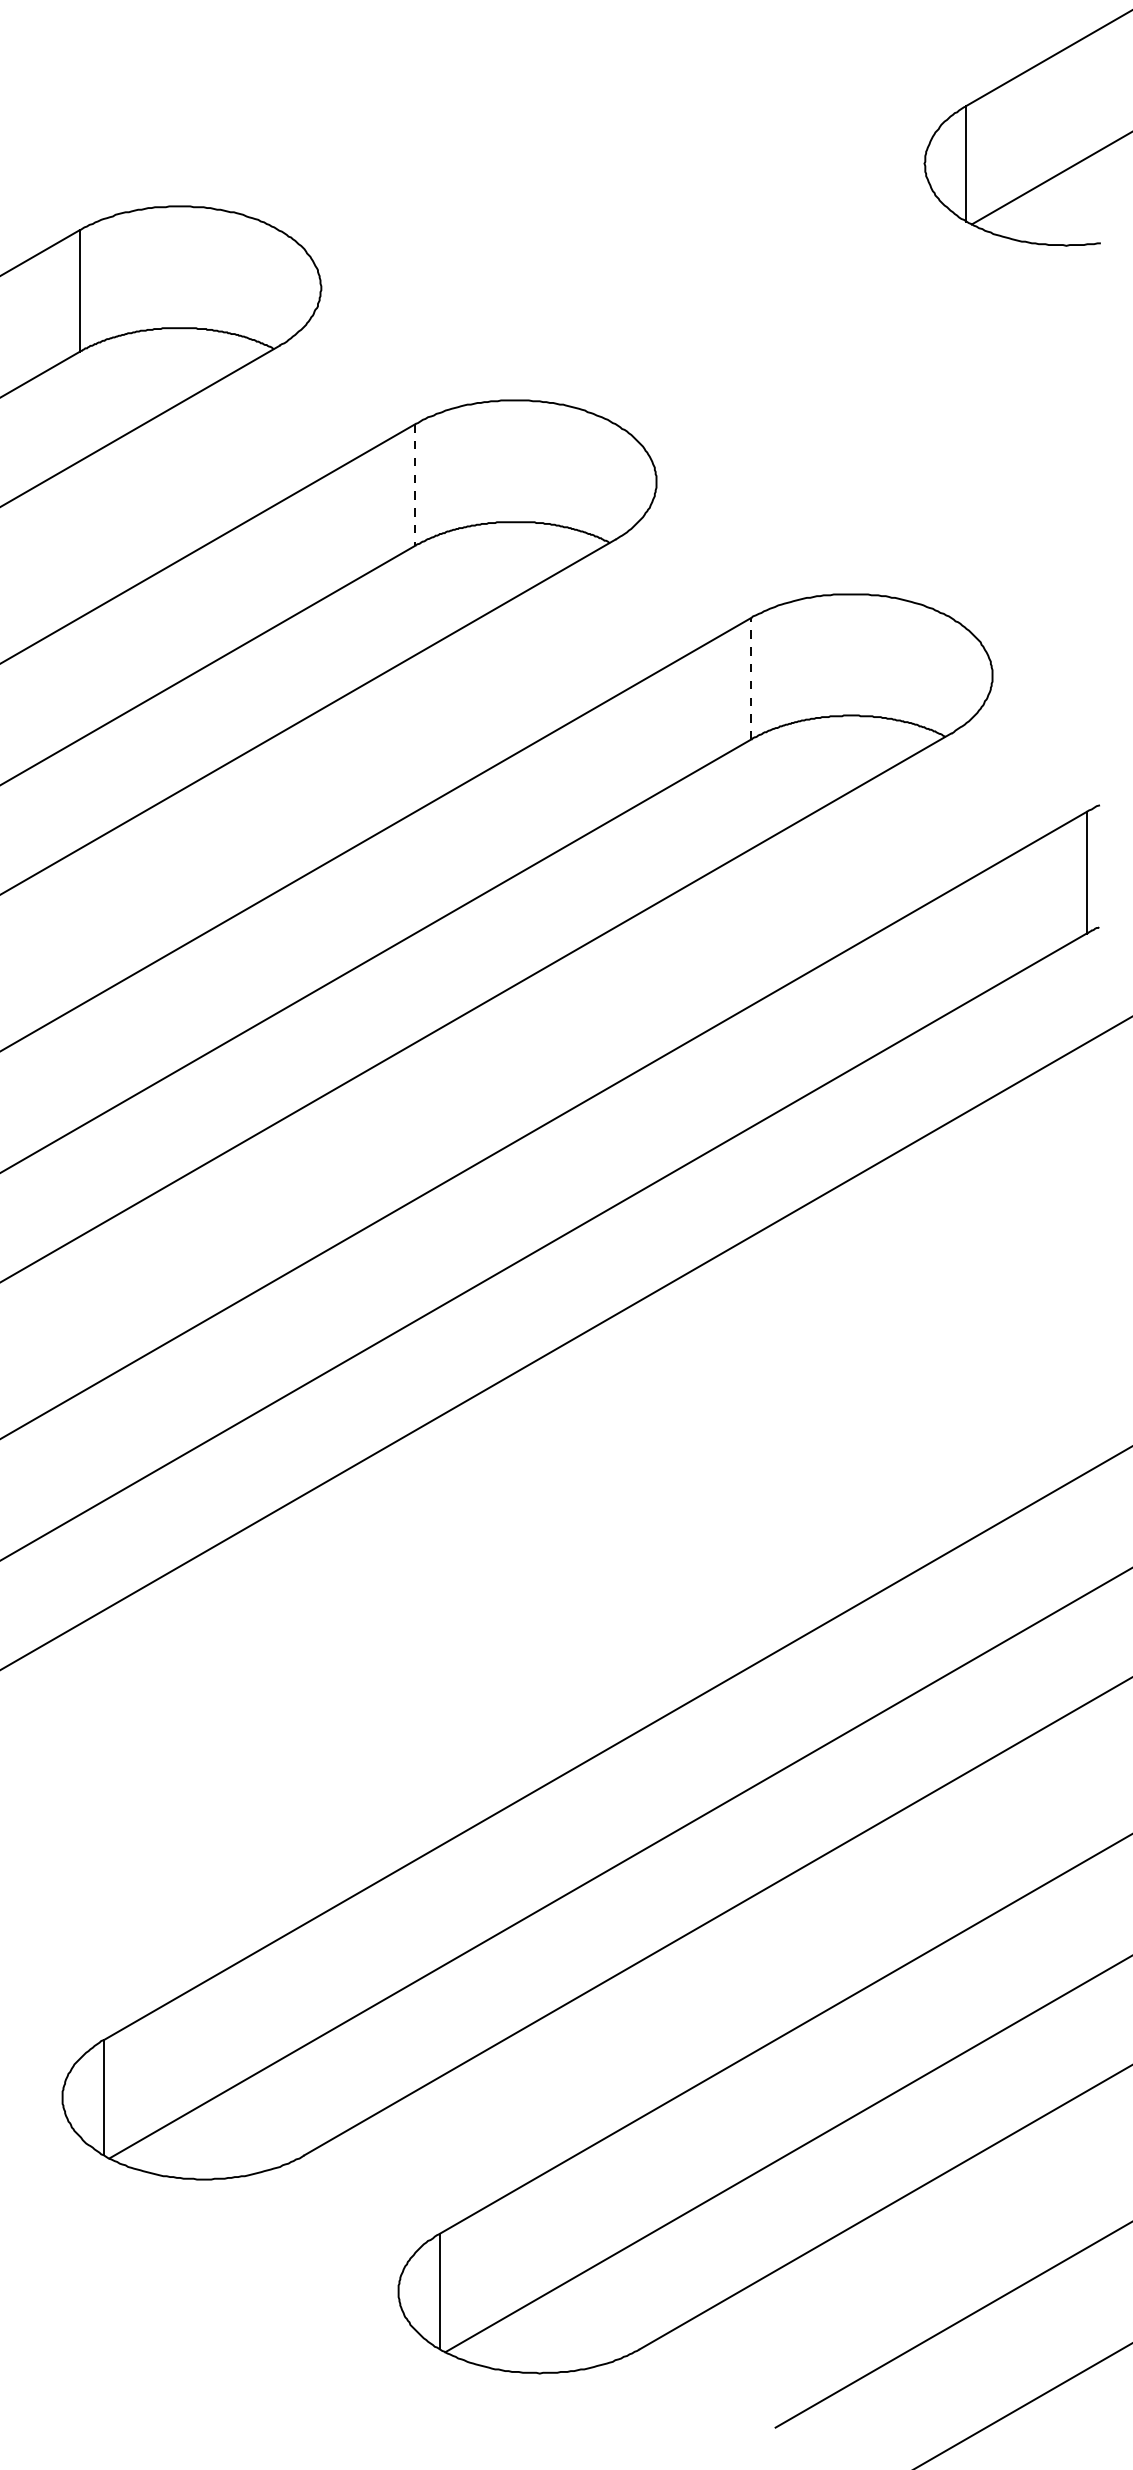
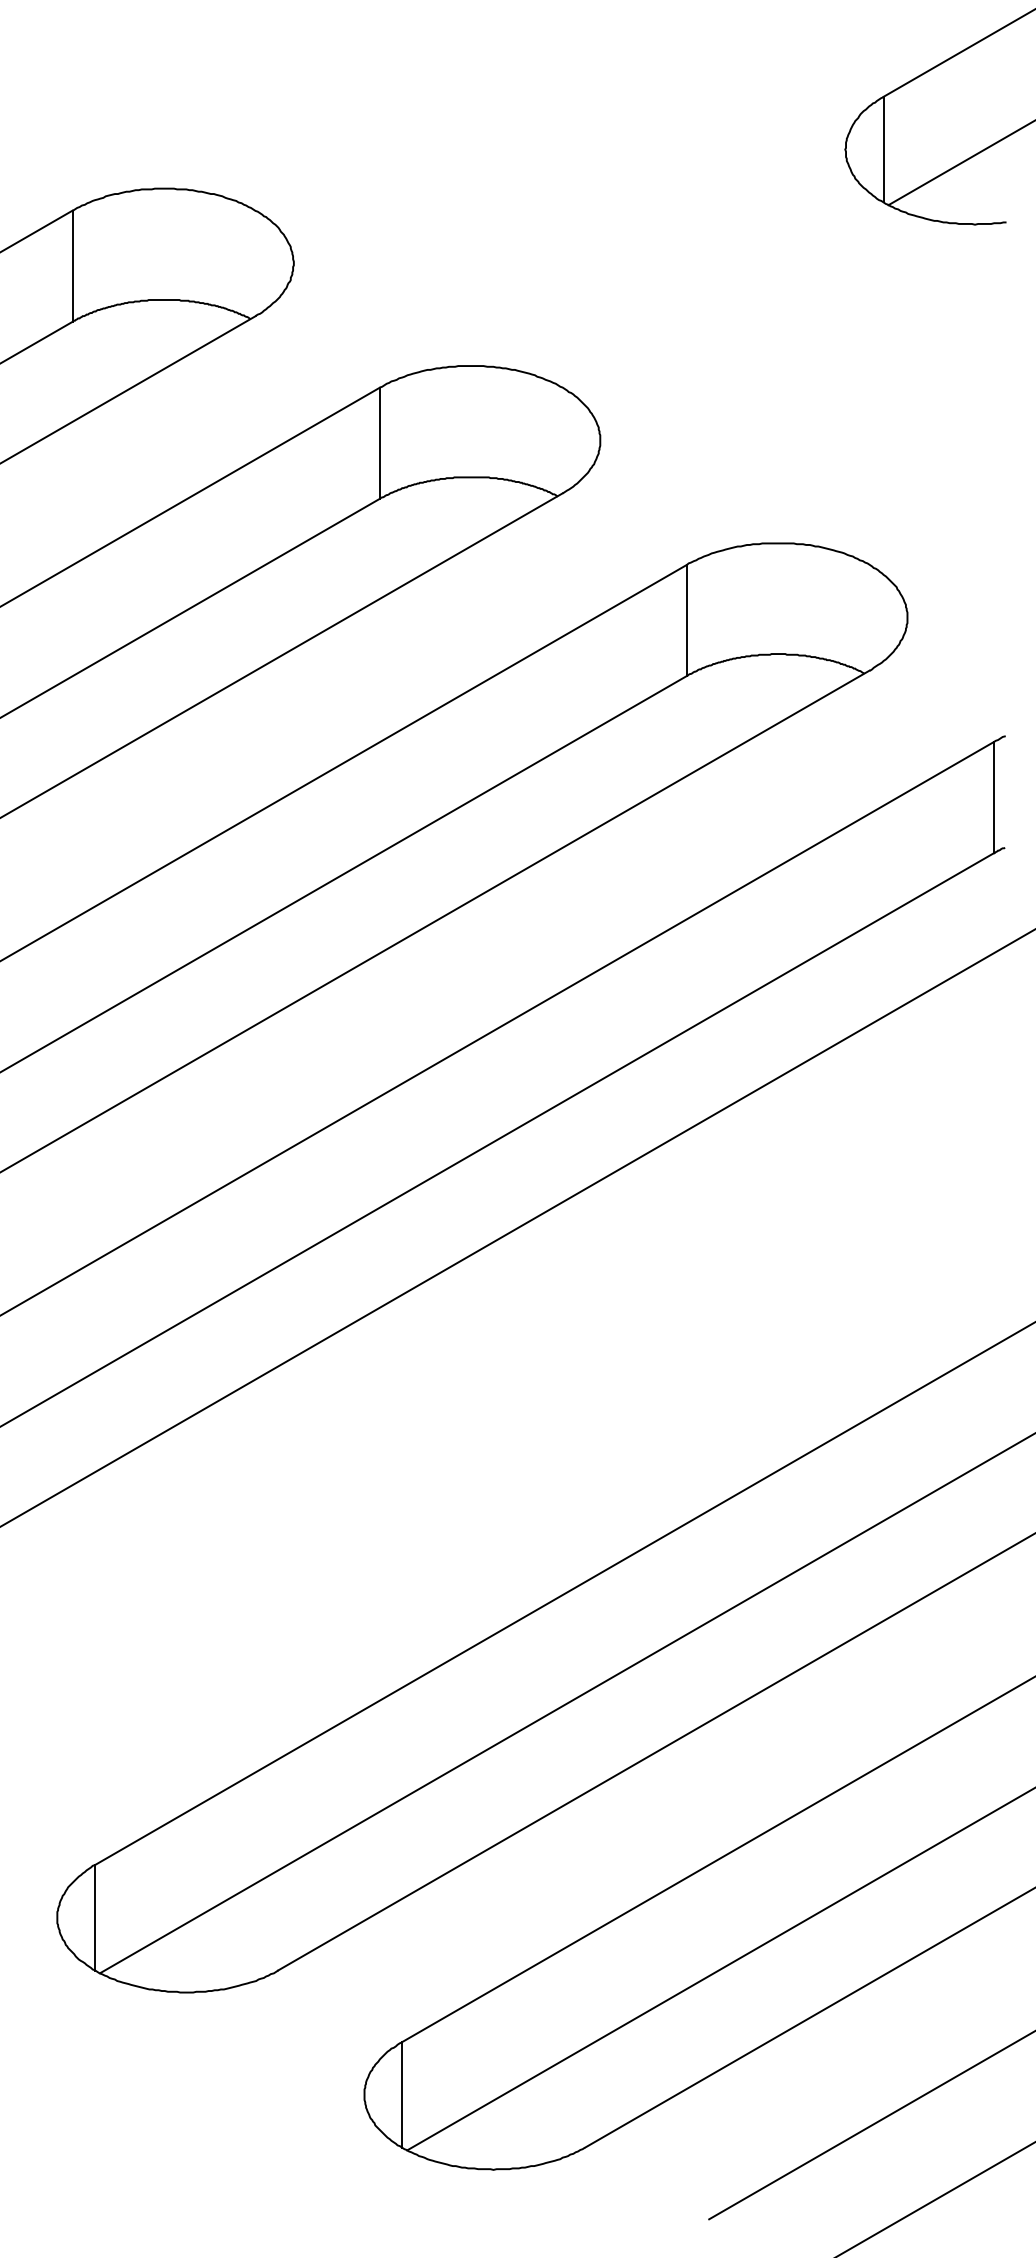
line: (415, 484) -> (379, 442), dashed -> solid
line: (751, 678) -> (687, 620), dashed -> solid

